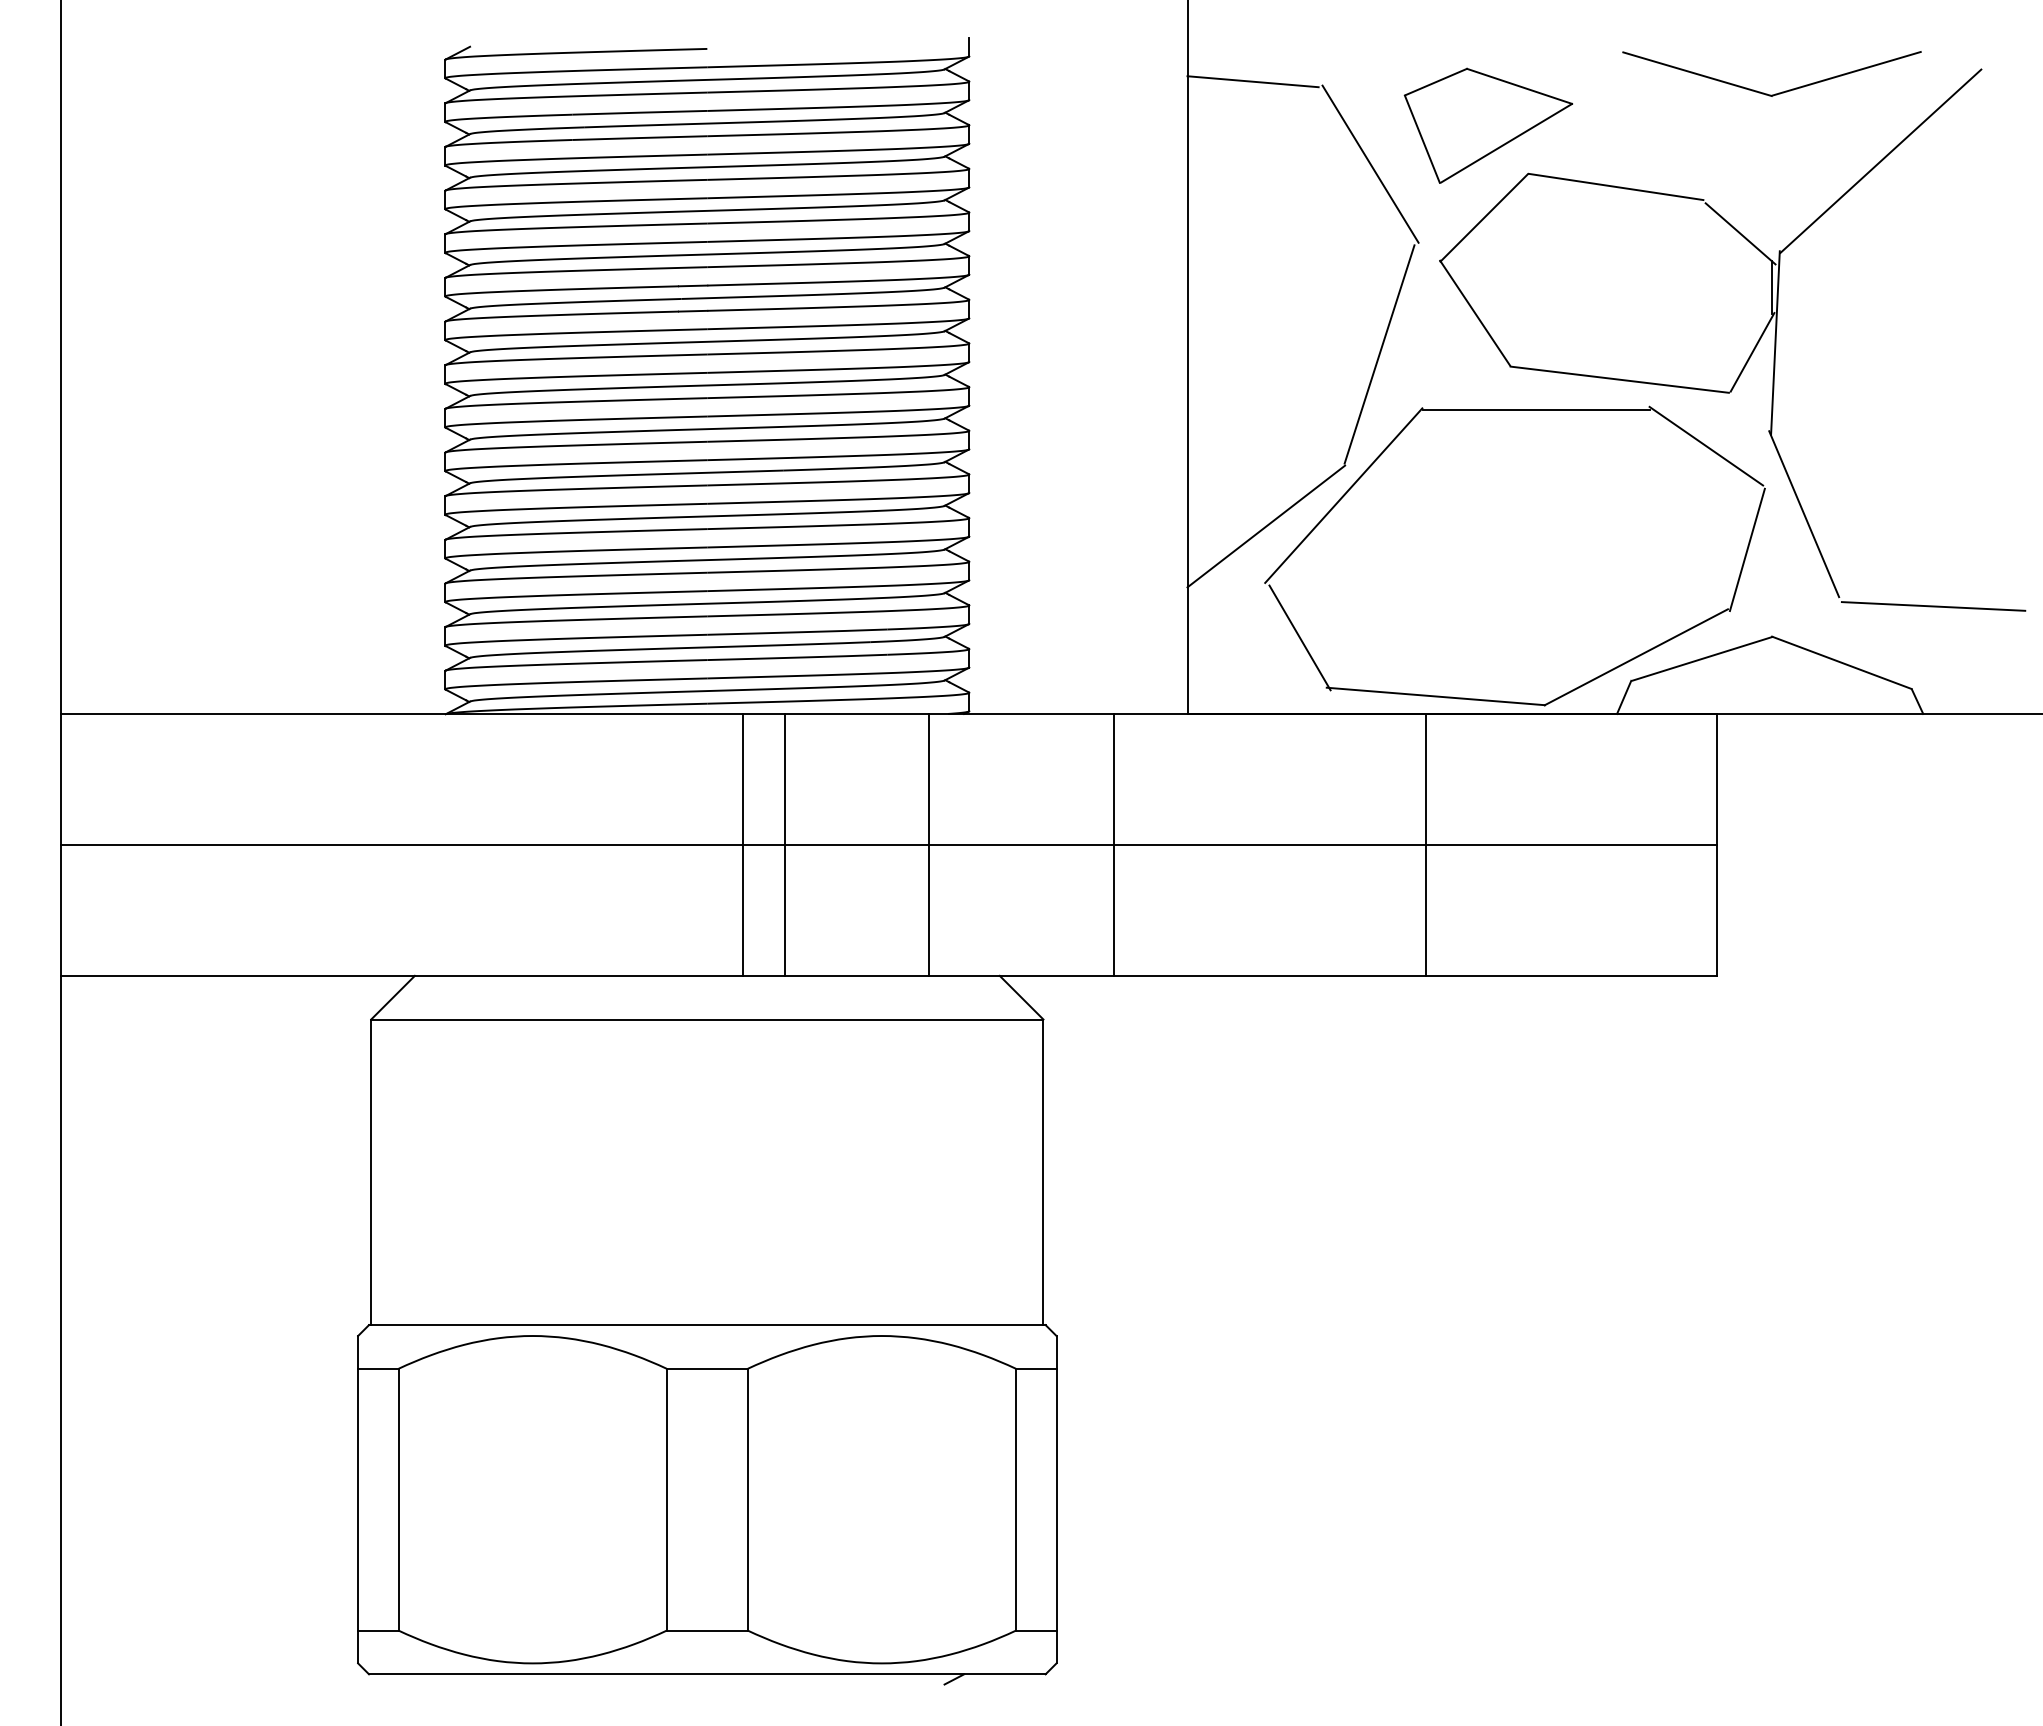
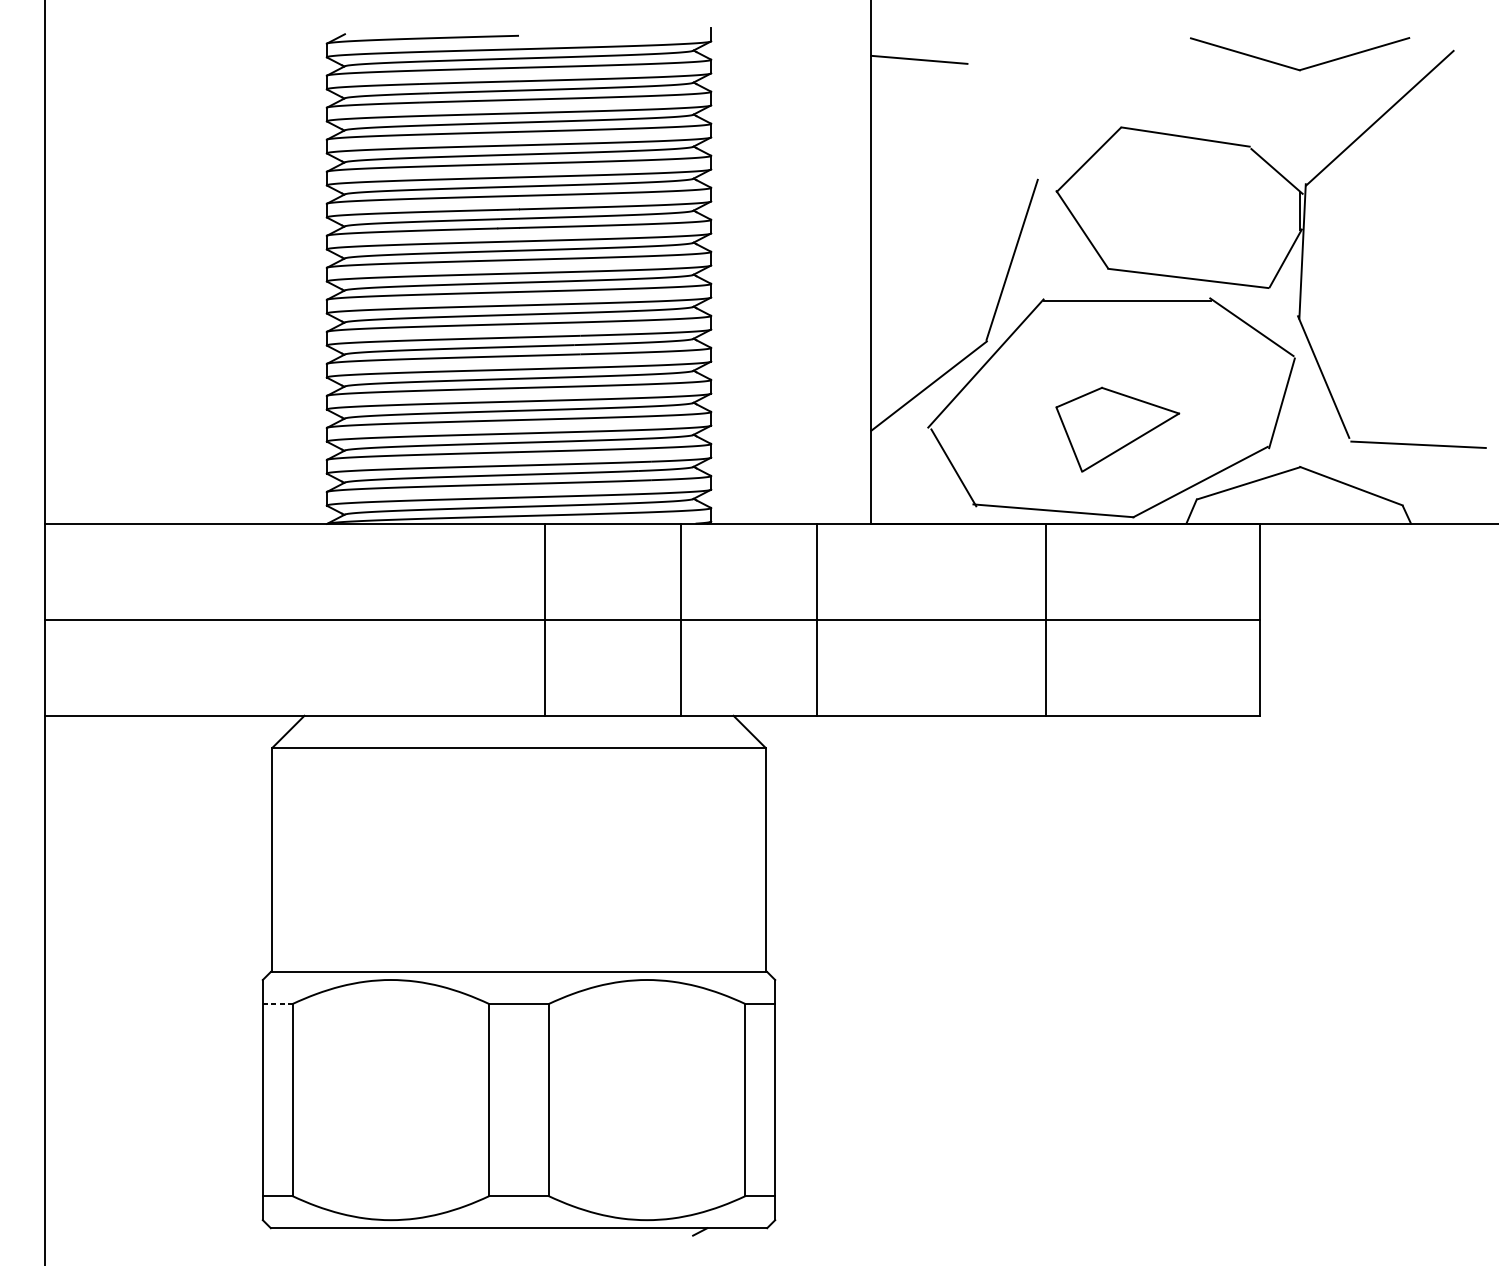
part: (1487, 125) -> (1117, 429), moved
line: (1370, 163) -> (1005, 119), removed
line: (784, 844) -> (575, 619), removed
line: (378, 1368) -> (277, 1003), solid -> dashed

